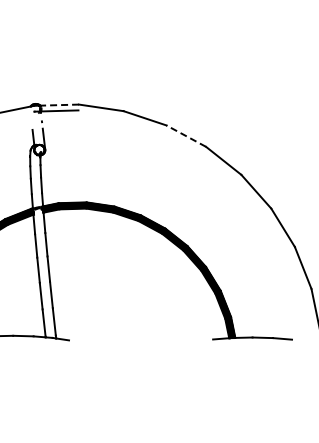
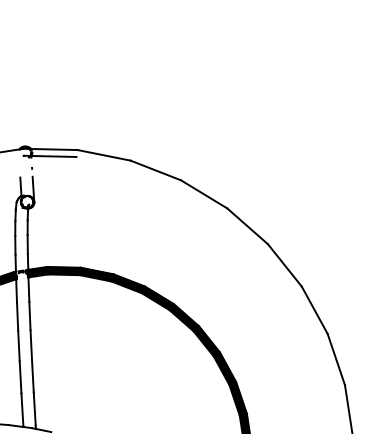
line: (59, 105) -> (54, 149), dashed -> solid
line: (186, 136) -> (204, 194), dashed -> solid

